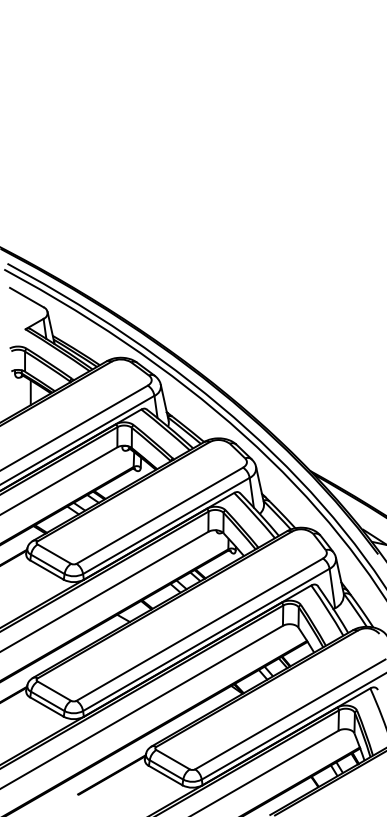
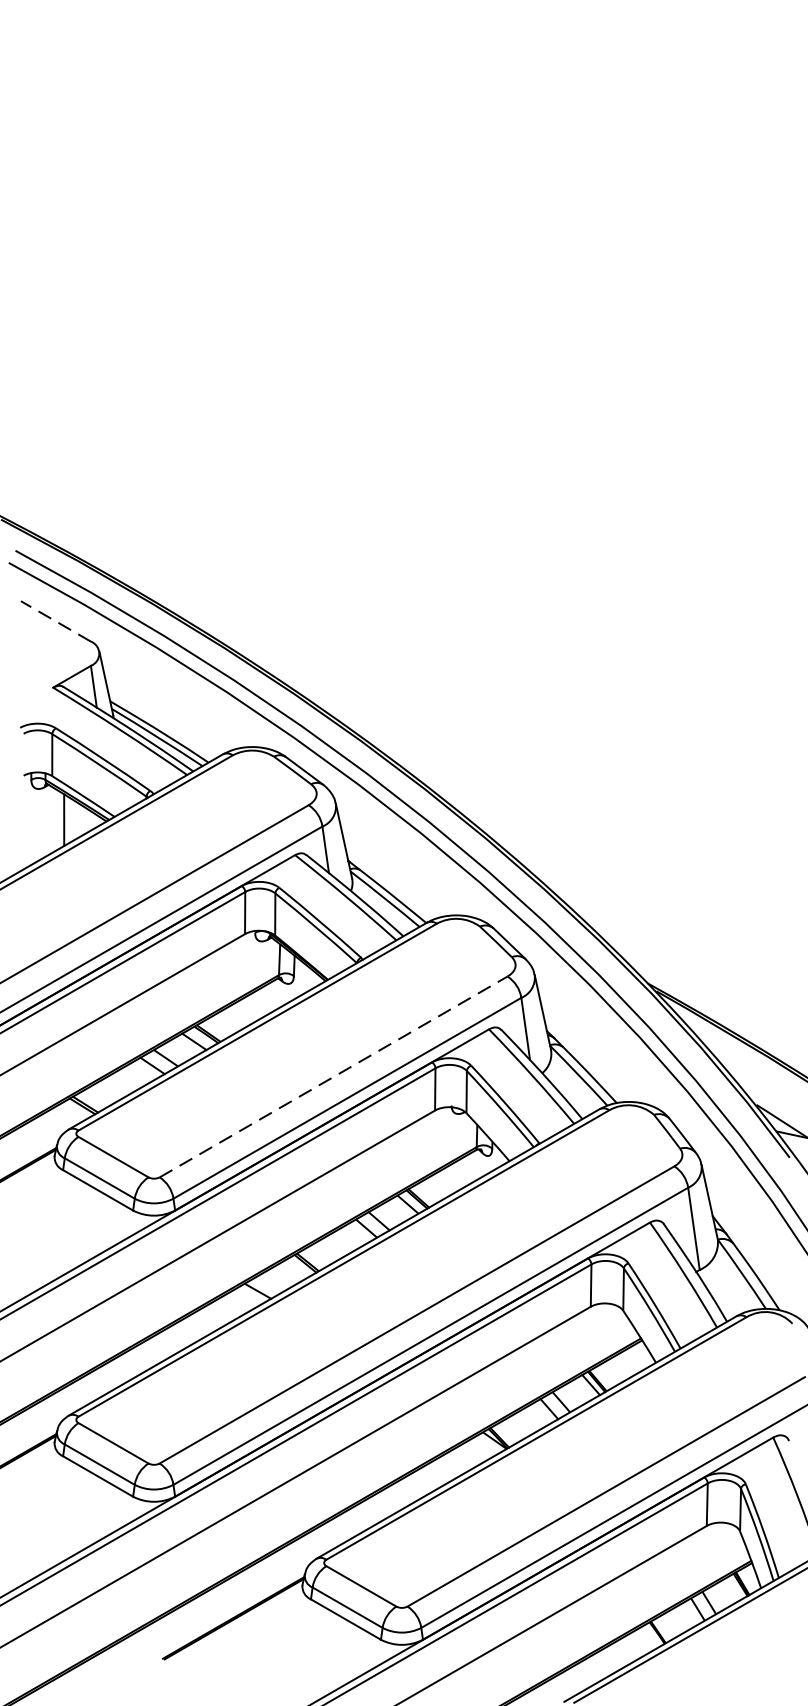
line: (26, 297) -> (55, 621), solid -> dashed
line: (160, 515) -> (335, 1076), solid -> dashed

